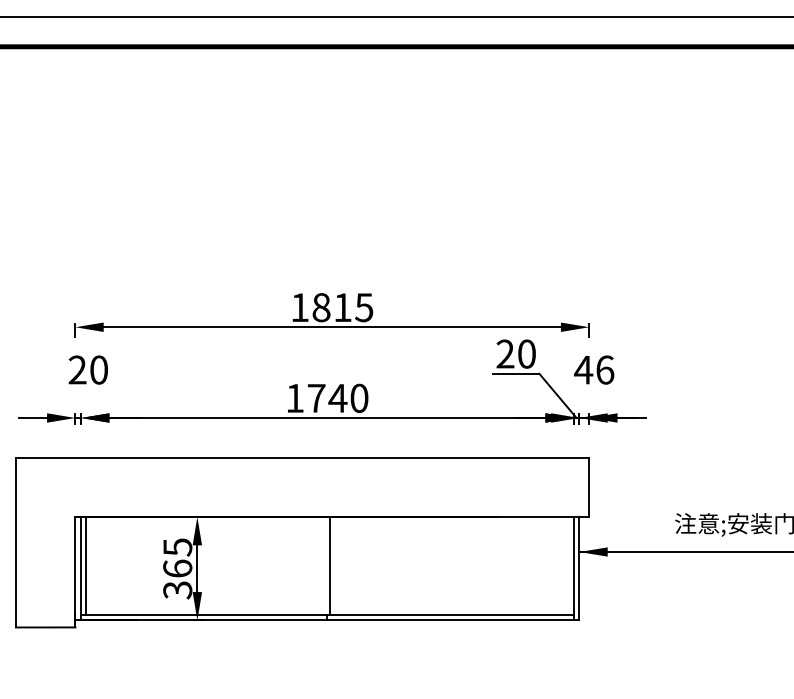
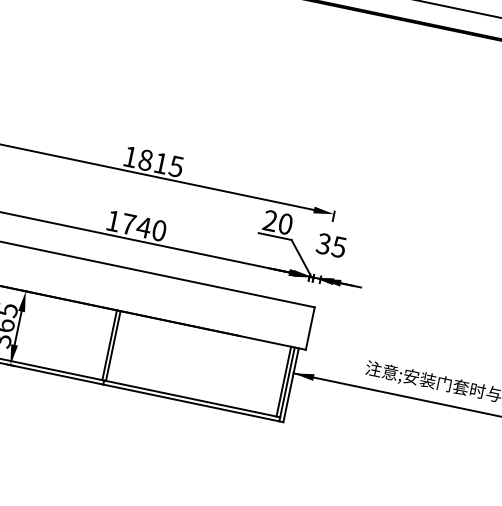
text: (594, 369) -> (331, 245), 46 -> 35
line: (324, 565) -> (109, 344), added
line: (568, 565) -> (283, 381), added

